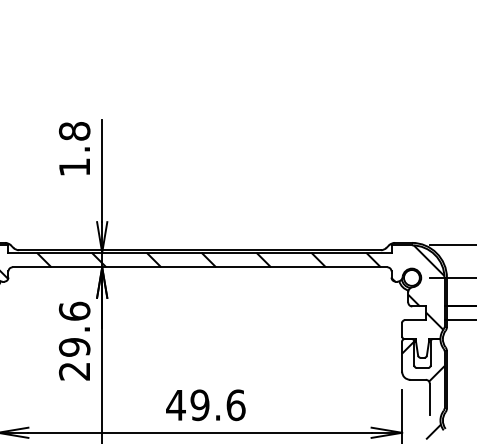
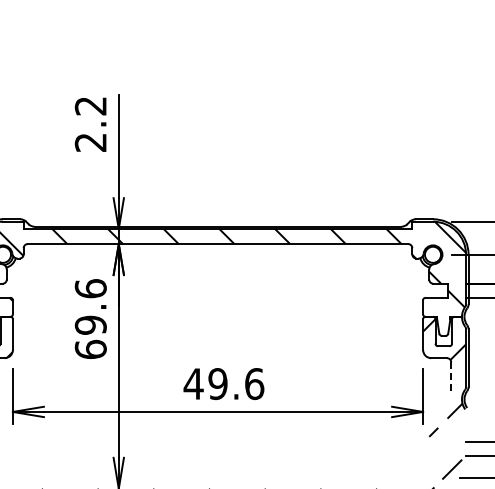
text: (74, 148) -> (90, 123), 1.8 -> 2.2
text: (74, 370) -> (90, 348), 29.6 -> 69.6
line: (430, 399) -> (451, 378), solid -> dashed

